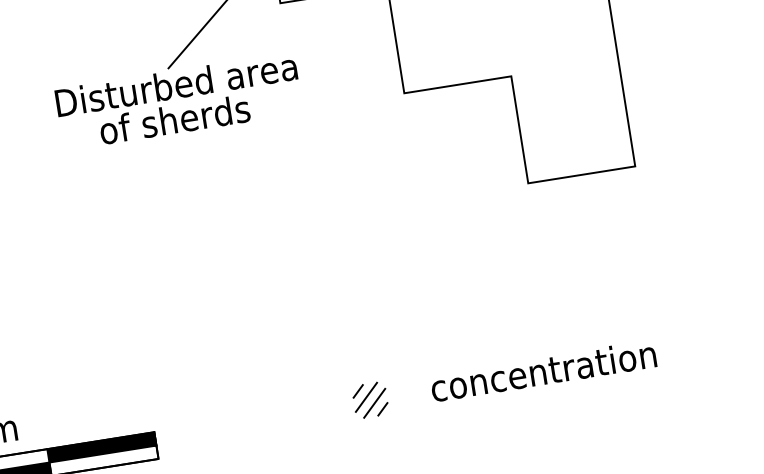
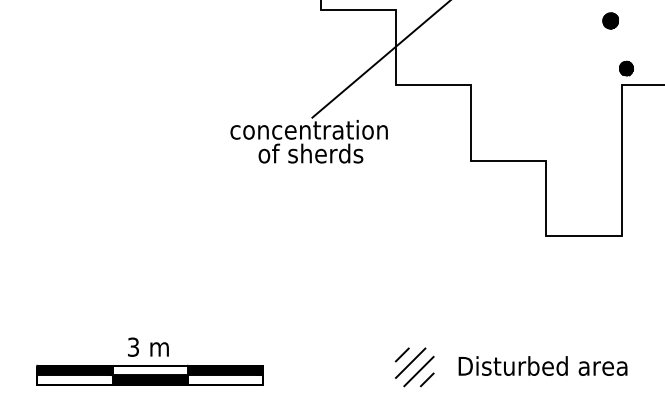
text: (175, 84) -> (315, 129), Disturbed area -> concentration
text: (551, 368) -> (542, 365), concentration -> Disturbed area
part: (370, 400) -> (414, 367), size x1.67

